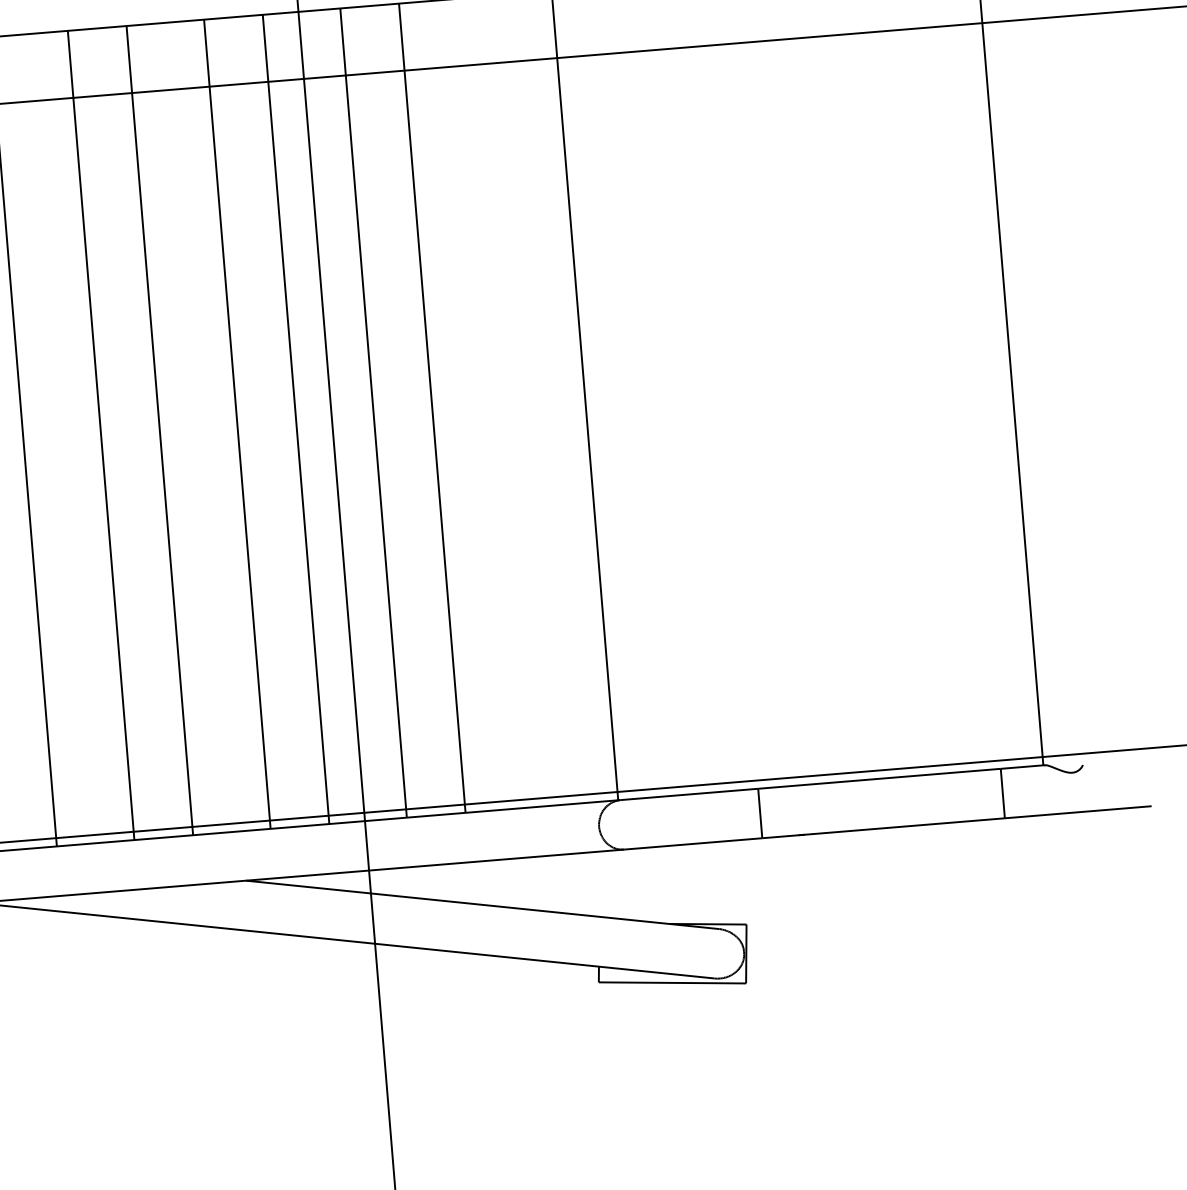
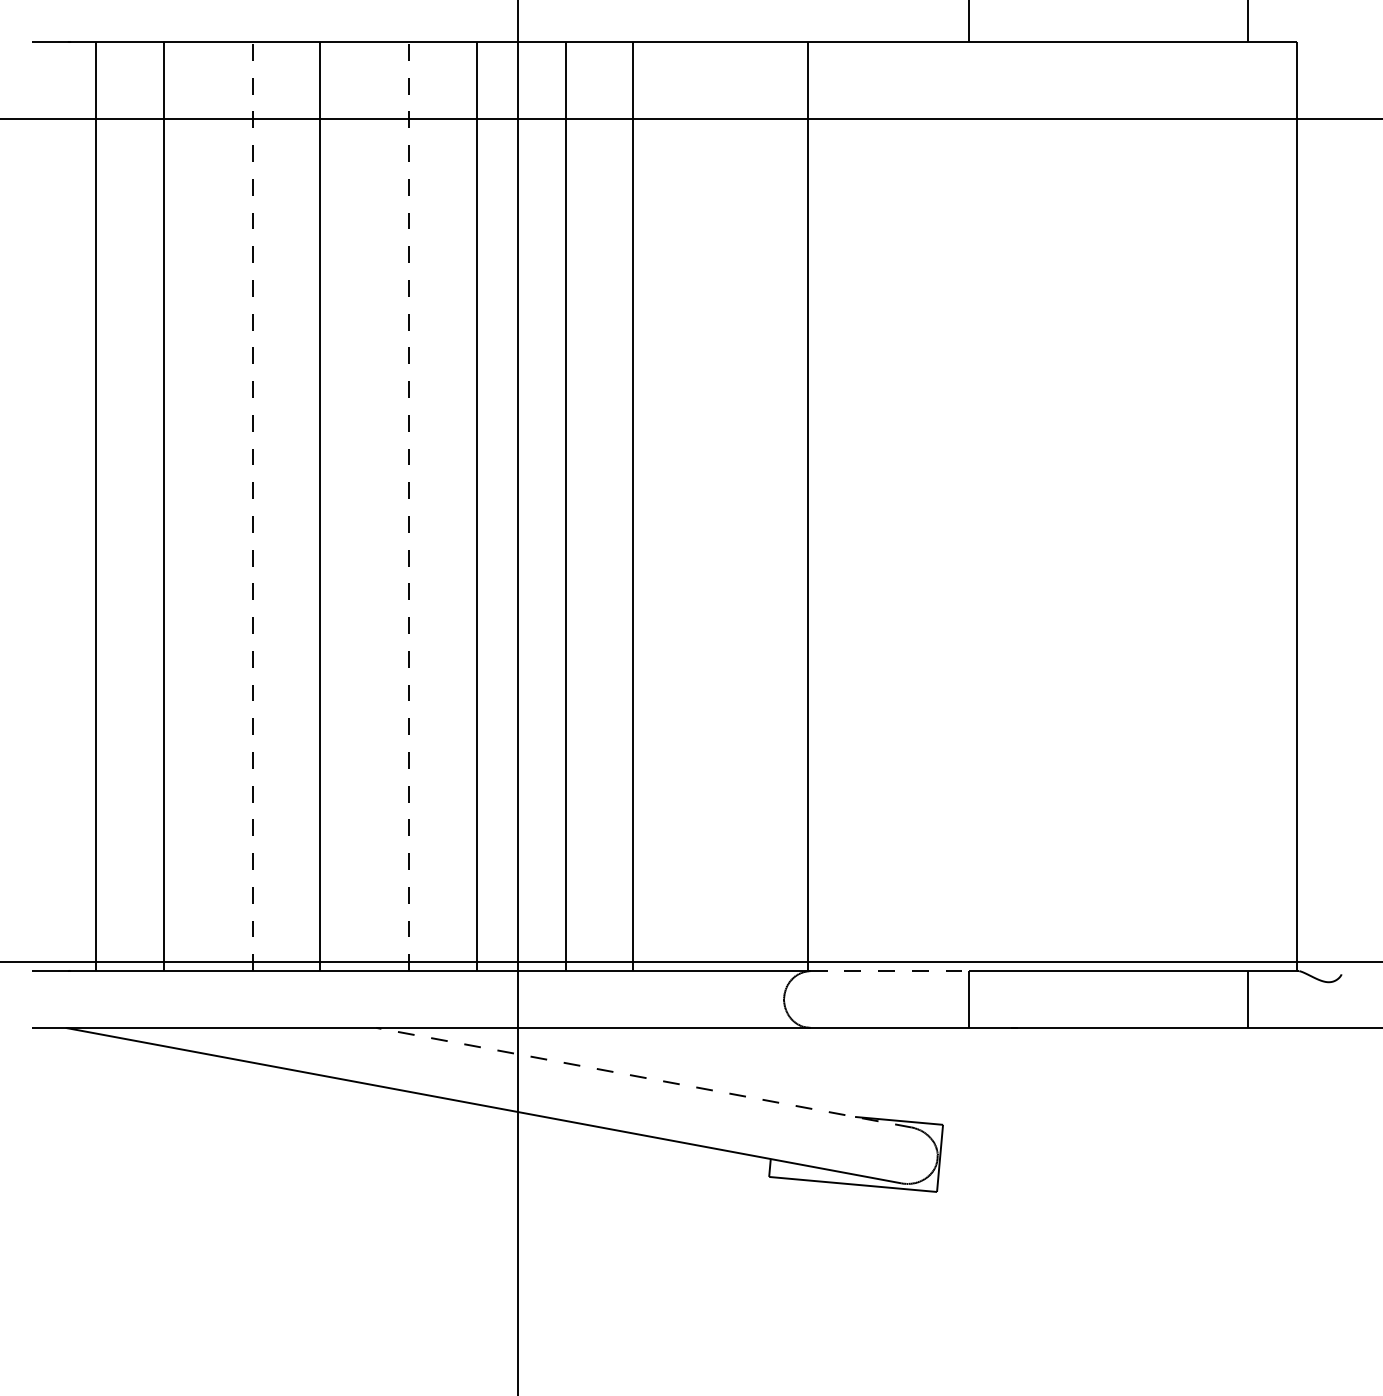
line: (237, 424) -> (409, 506), solid -> dashed
line: (100, 435) -> (252, 506), solid -> dashed
line: (689, 794) -> (890, 971), solid -> dashed
line: (482, 904) -> (643, 1077), solid -> dashed

